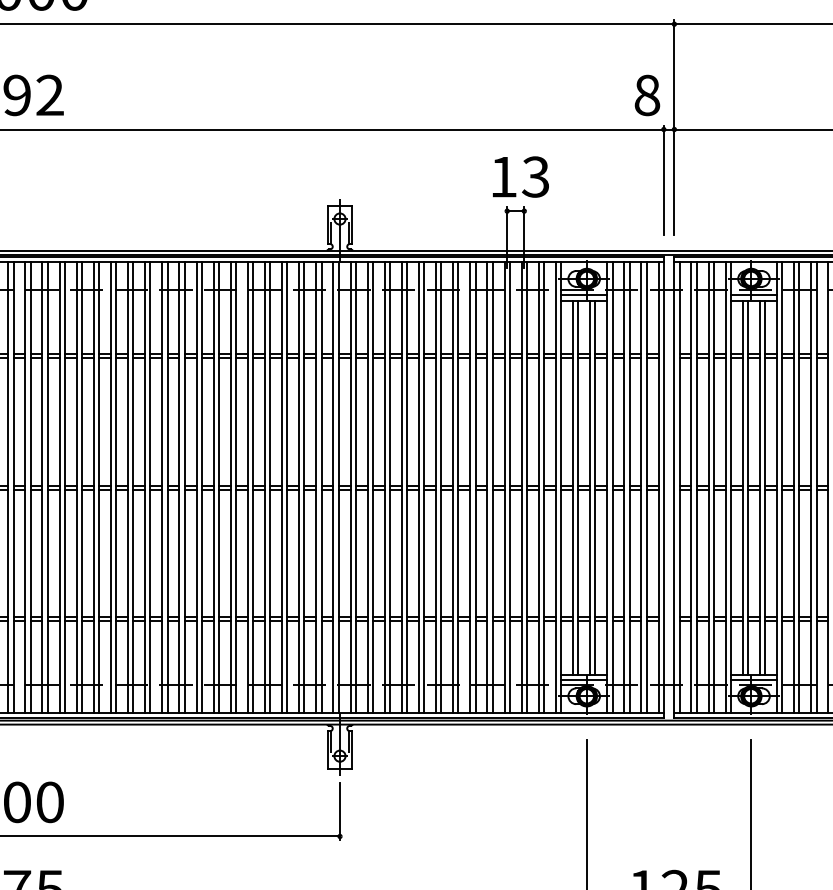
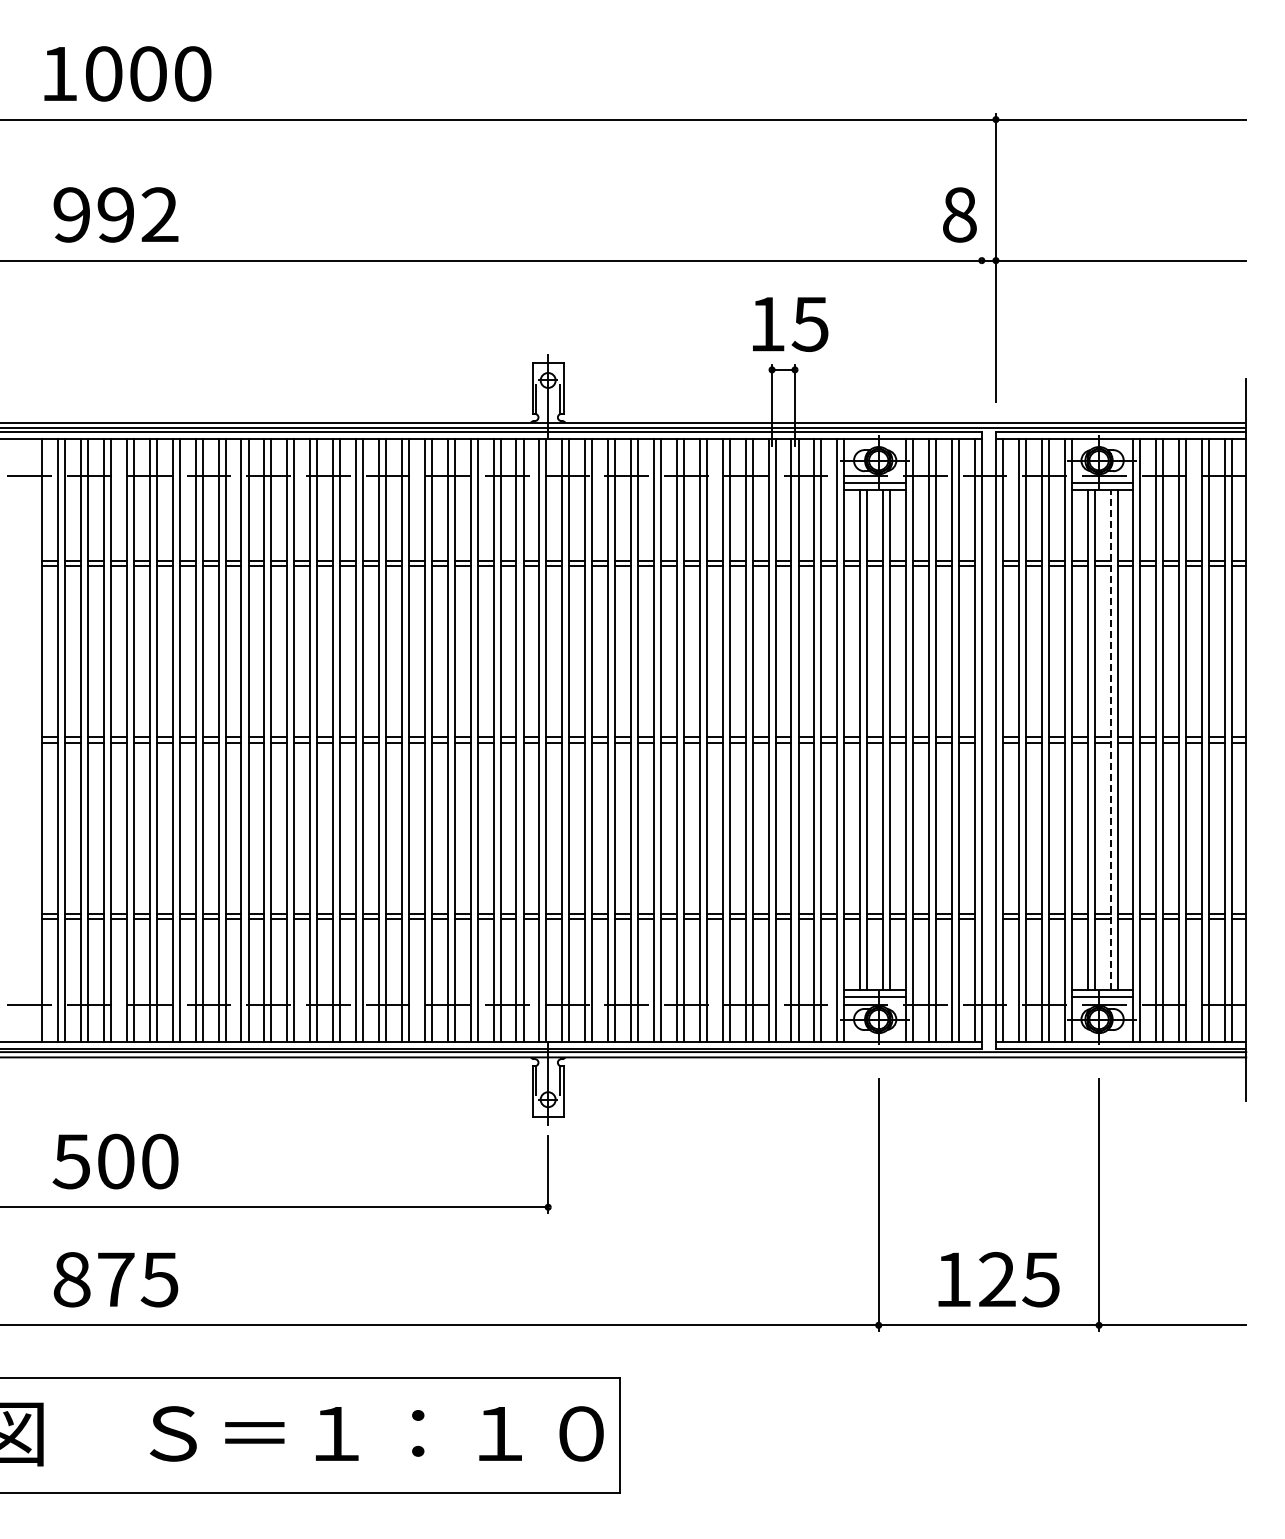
text: (535, 176) -> (809, 323), 13 -> 15
line: (663, 180) -> (981, 328), removed
line: (759, 487) -> (1110, 739), solid -> dashed

